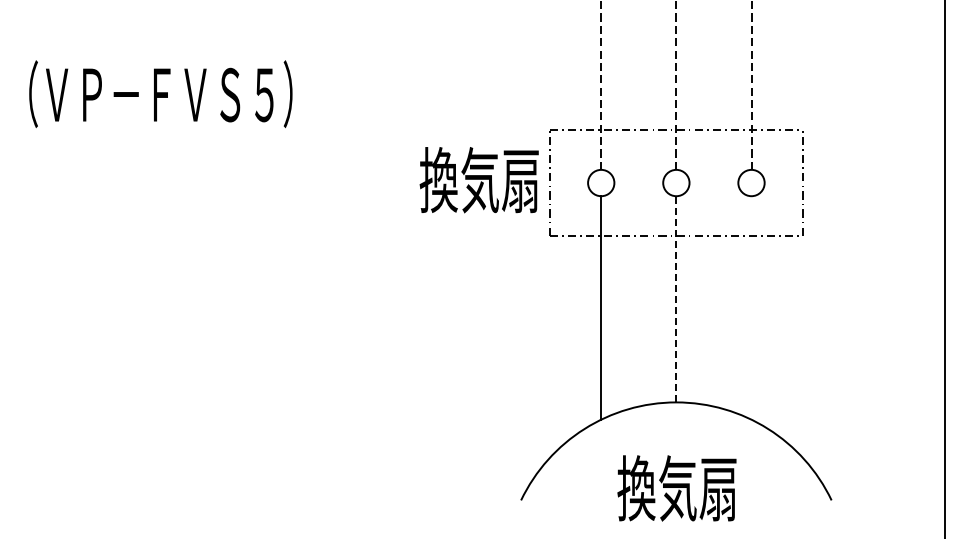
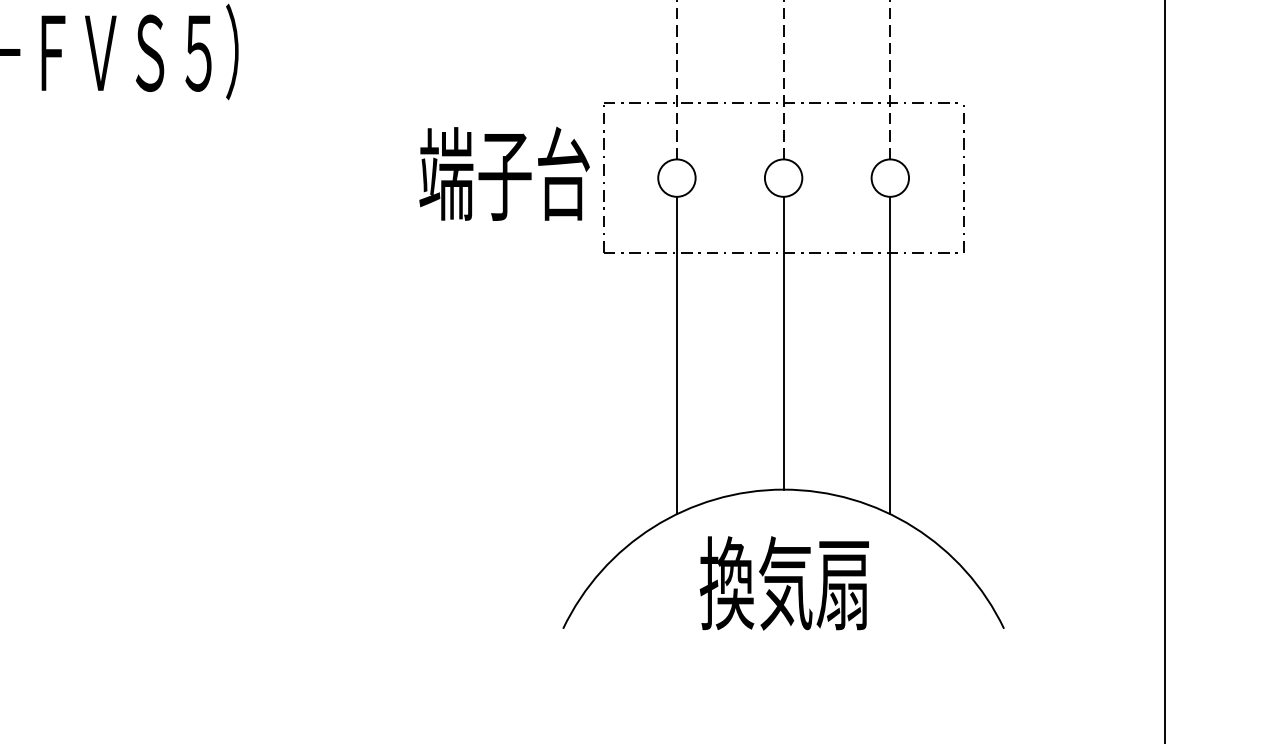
text: (479, 179) -> (504, 173), 換気扇 -> 端子台
line: (676, 298) -> (783, 342), dashed -> solid
line: (751, 307) -> (890, 354), added
text: (676, 488) -> (783, 583), moved

